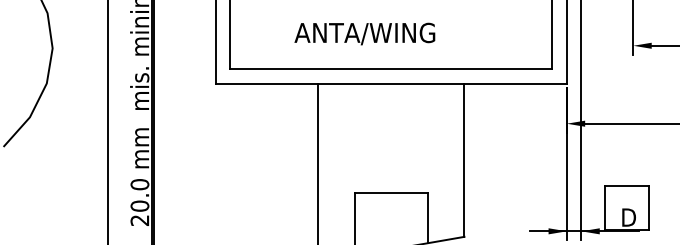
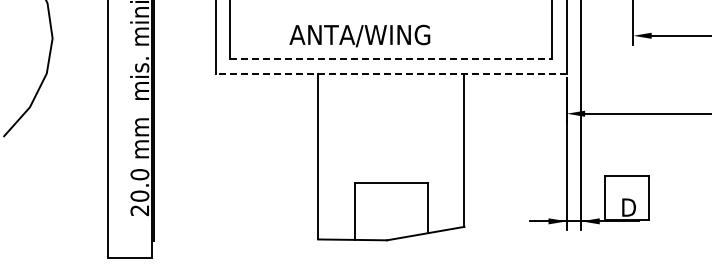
text: (364, 33) -> (359, 35), moved
line: (391, 69) -> (391, 59), solid -> dashed
line: (391, 83) -> (391, 73), solid -> dashed

